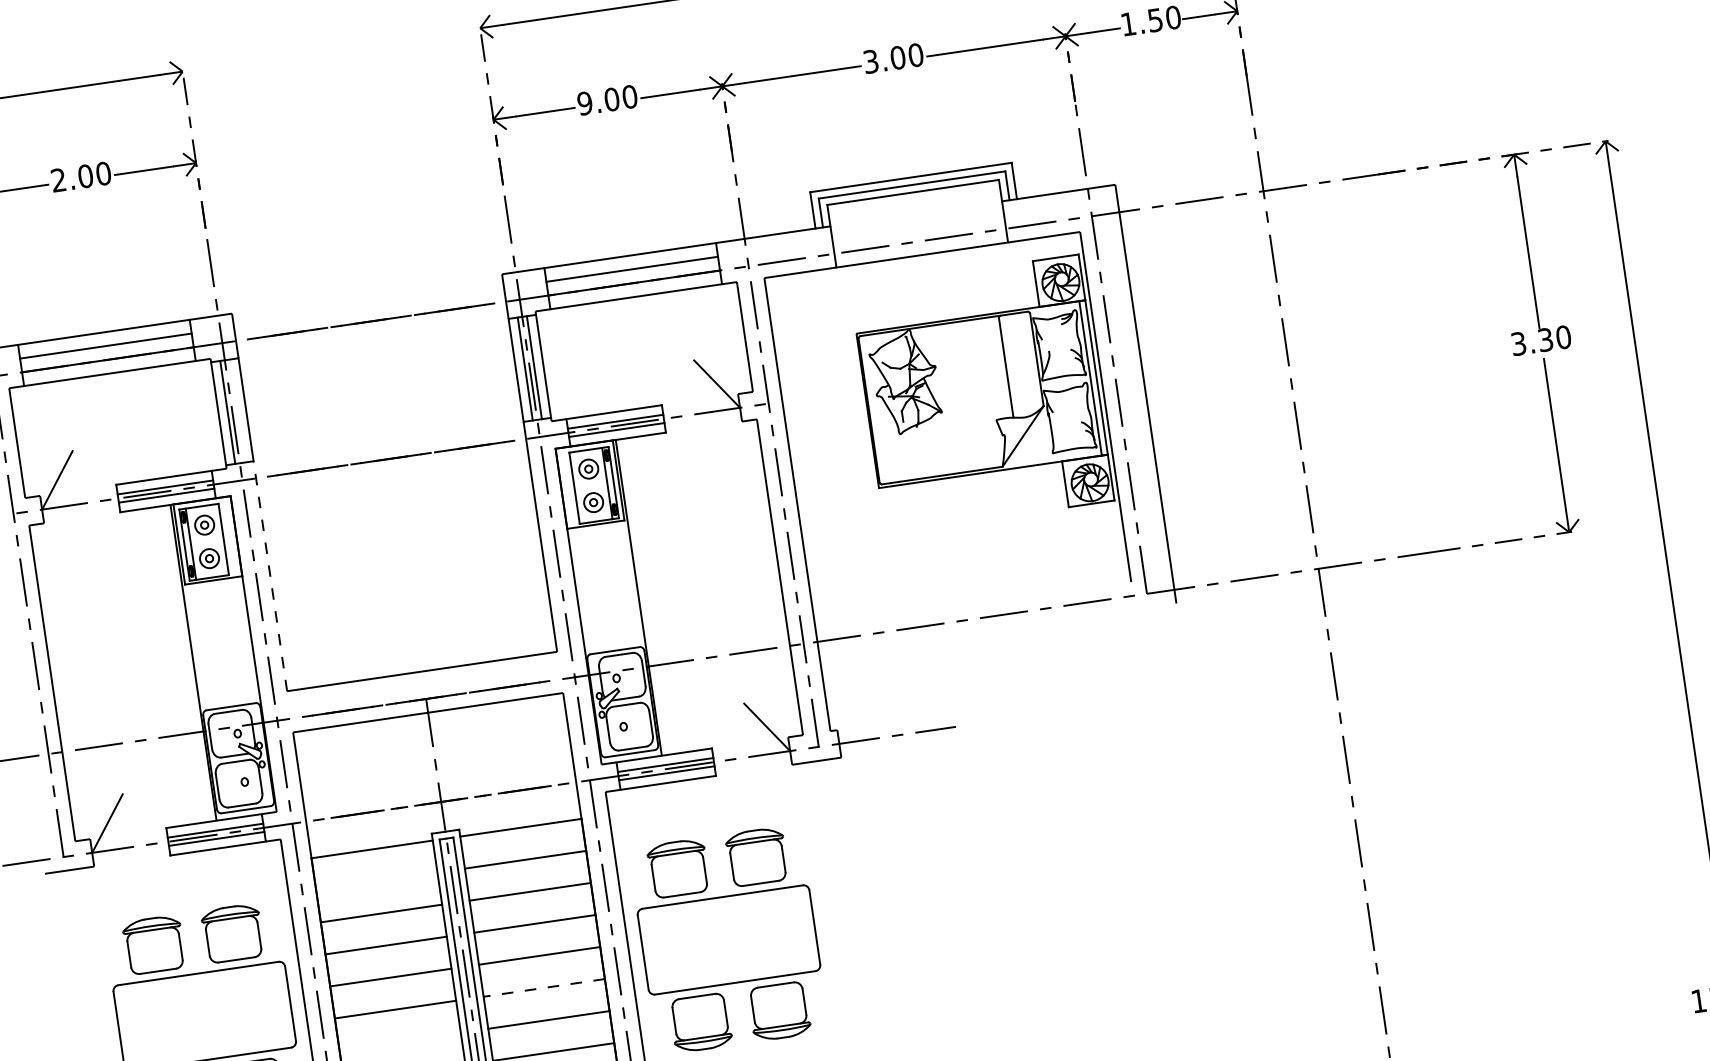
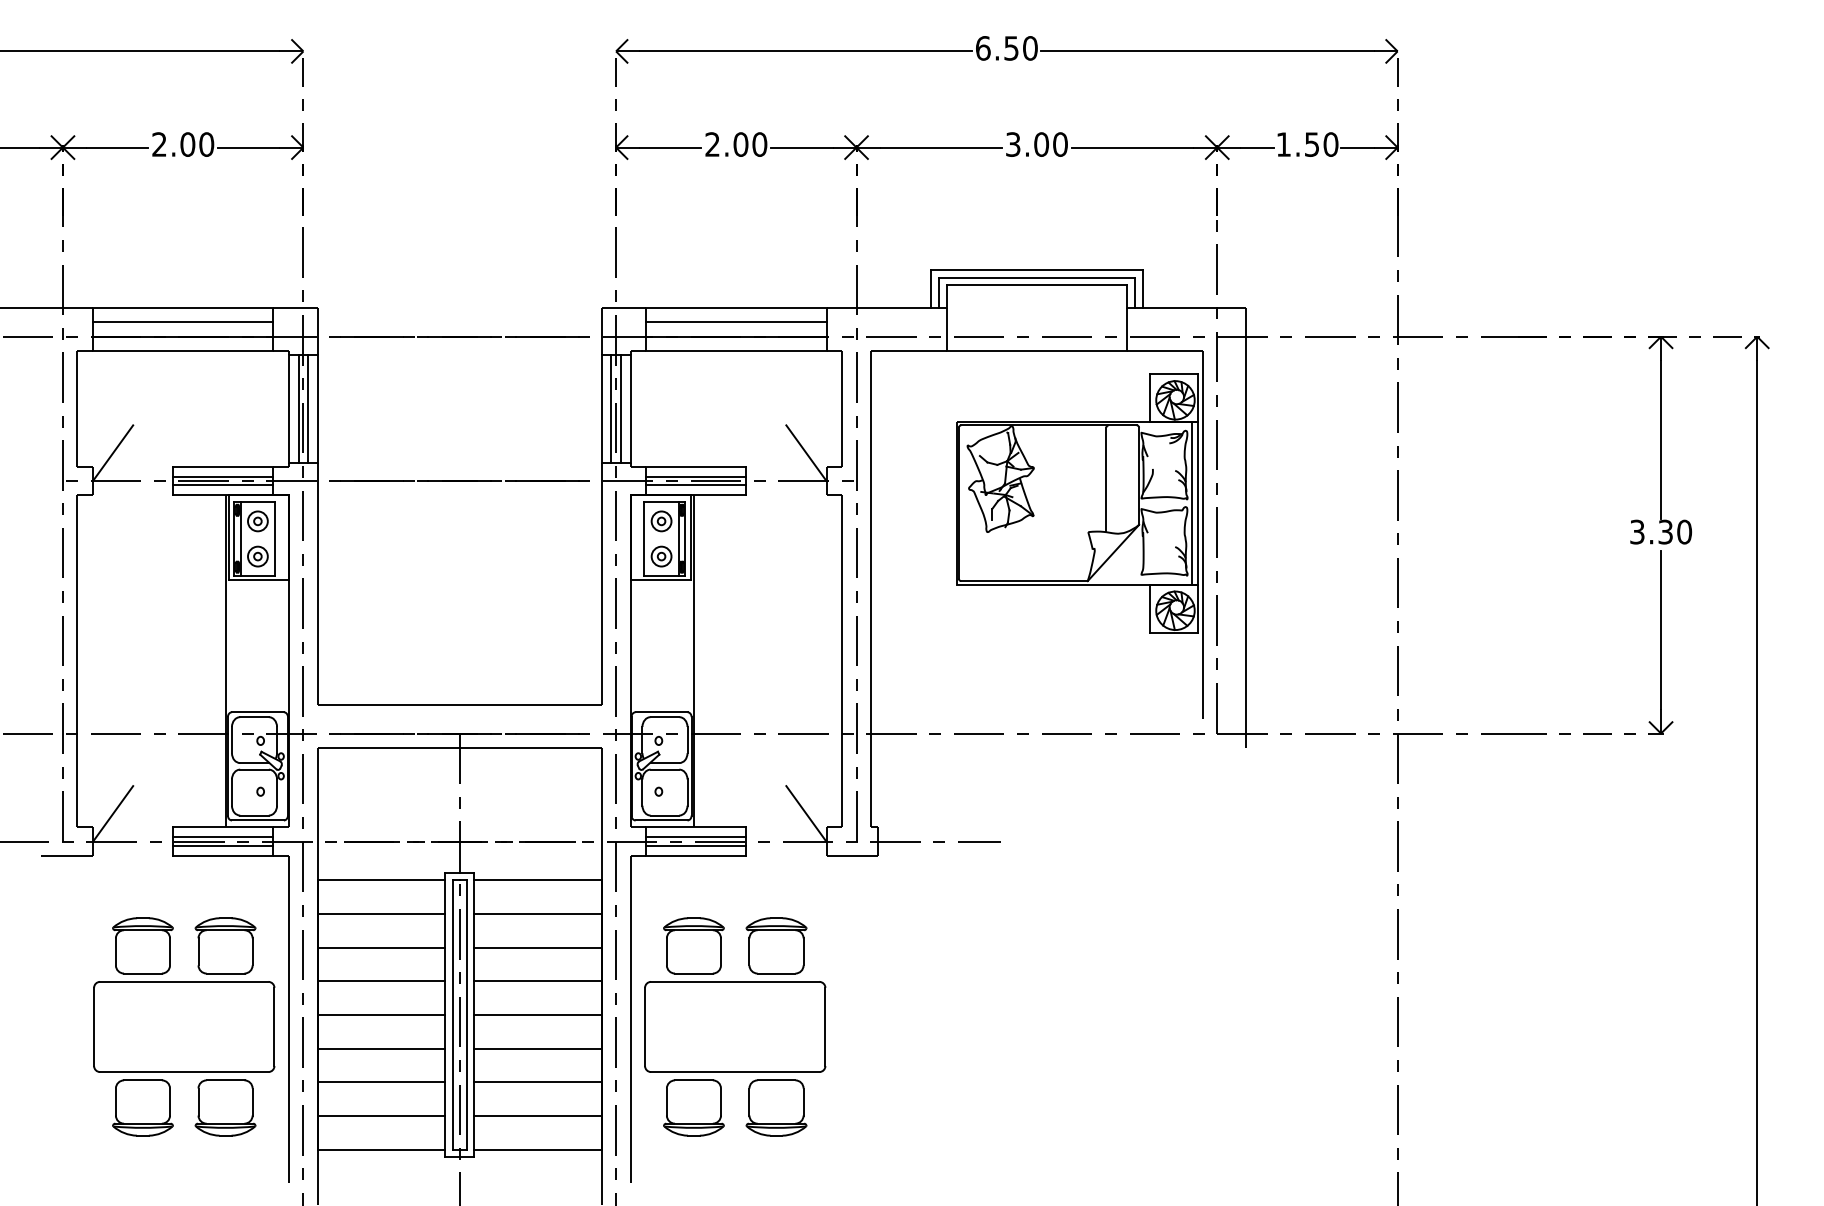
text: (584, 103) -> (712, 144), 9.00 -> 2.00
line: (237, 410) -> (308, 408), added
line: (269, 575) -> (317, 583), dashed -> solid
line: (376, 881) -> (381, 913), added
line: (543, 987) -> (537, 1048), dashed -> solid
line: (400, 1041) -> (381, 1082), added

